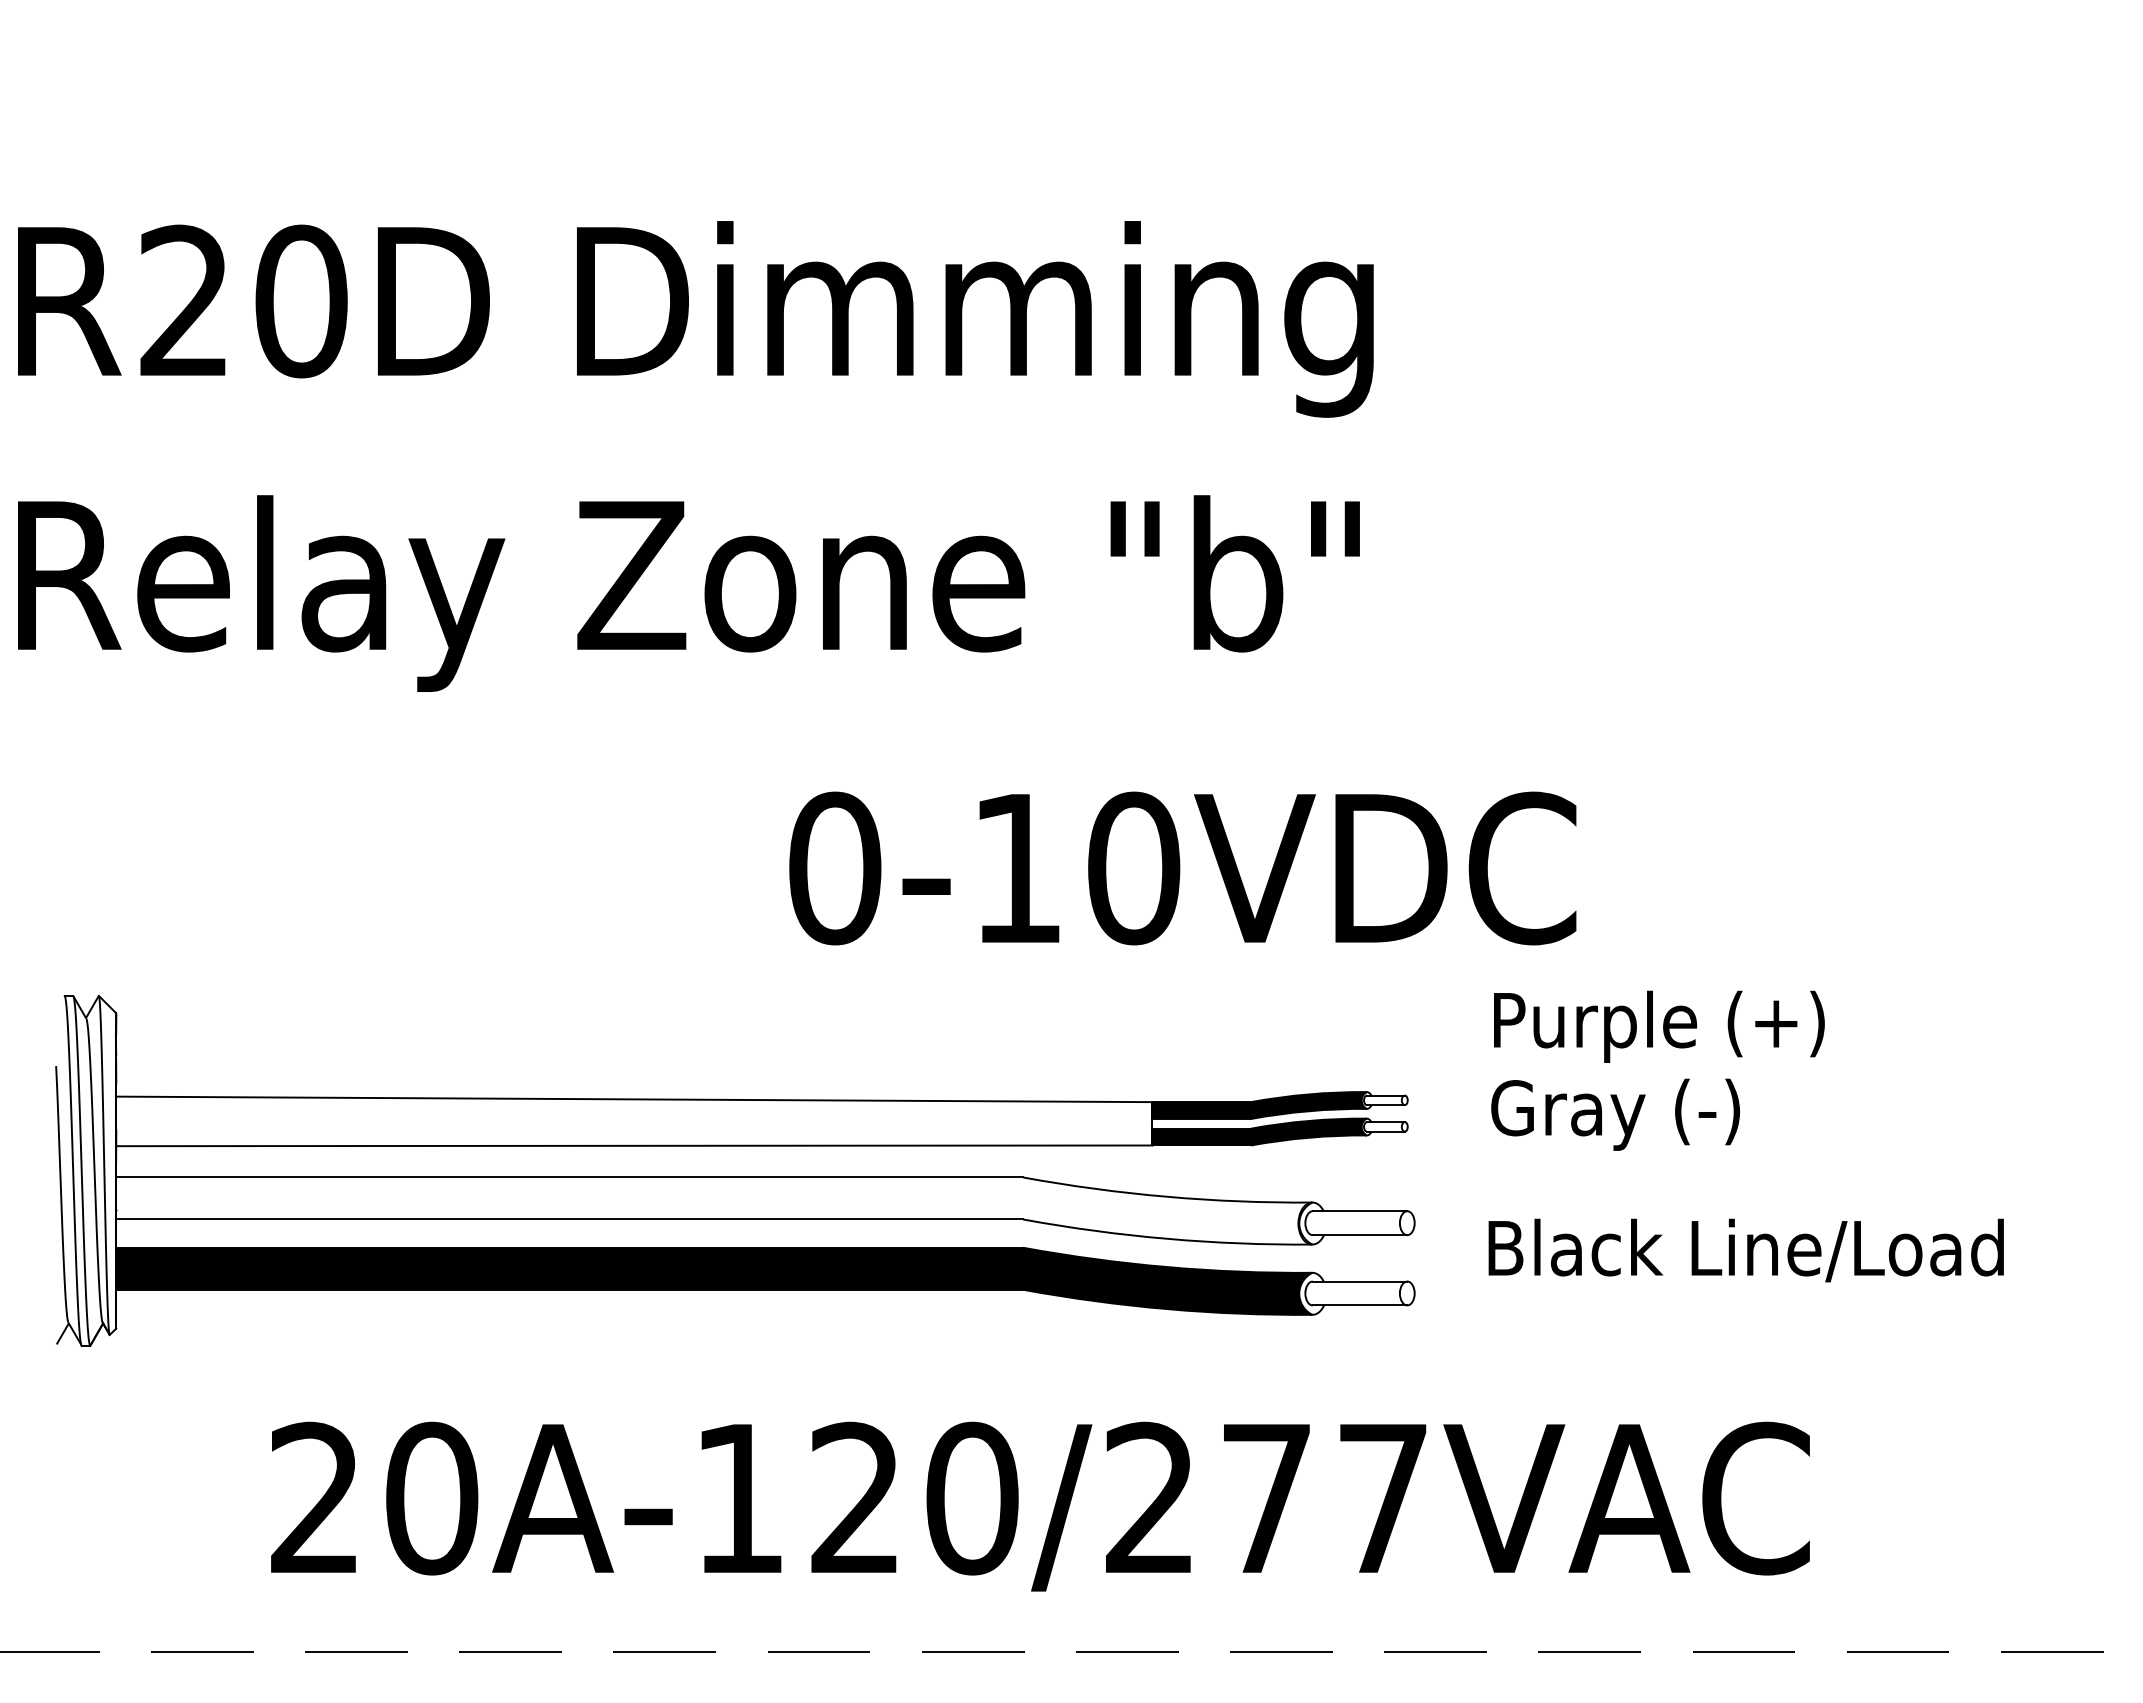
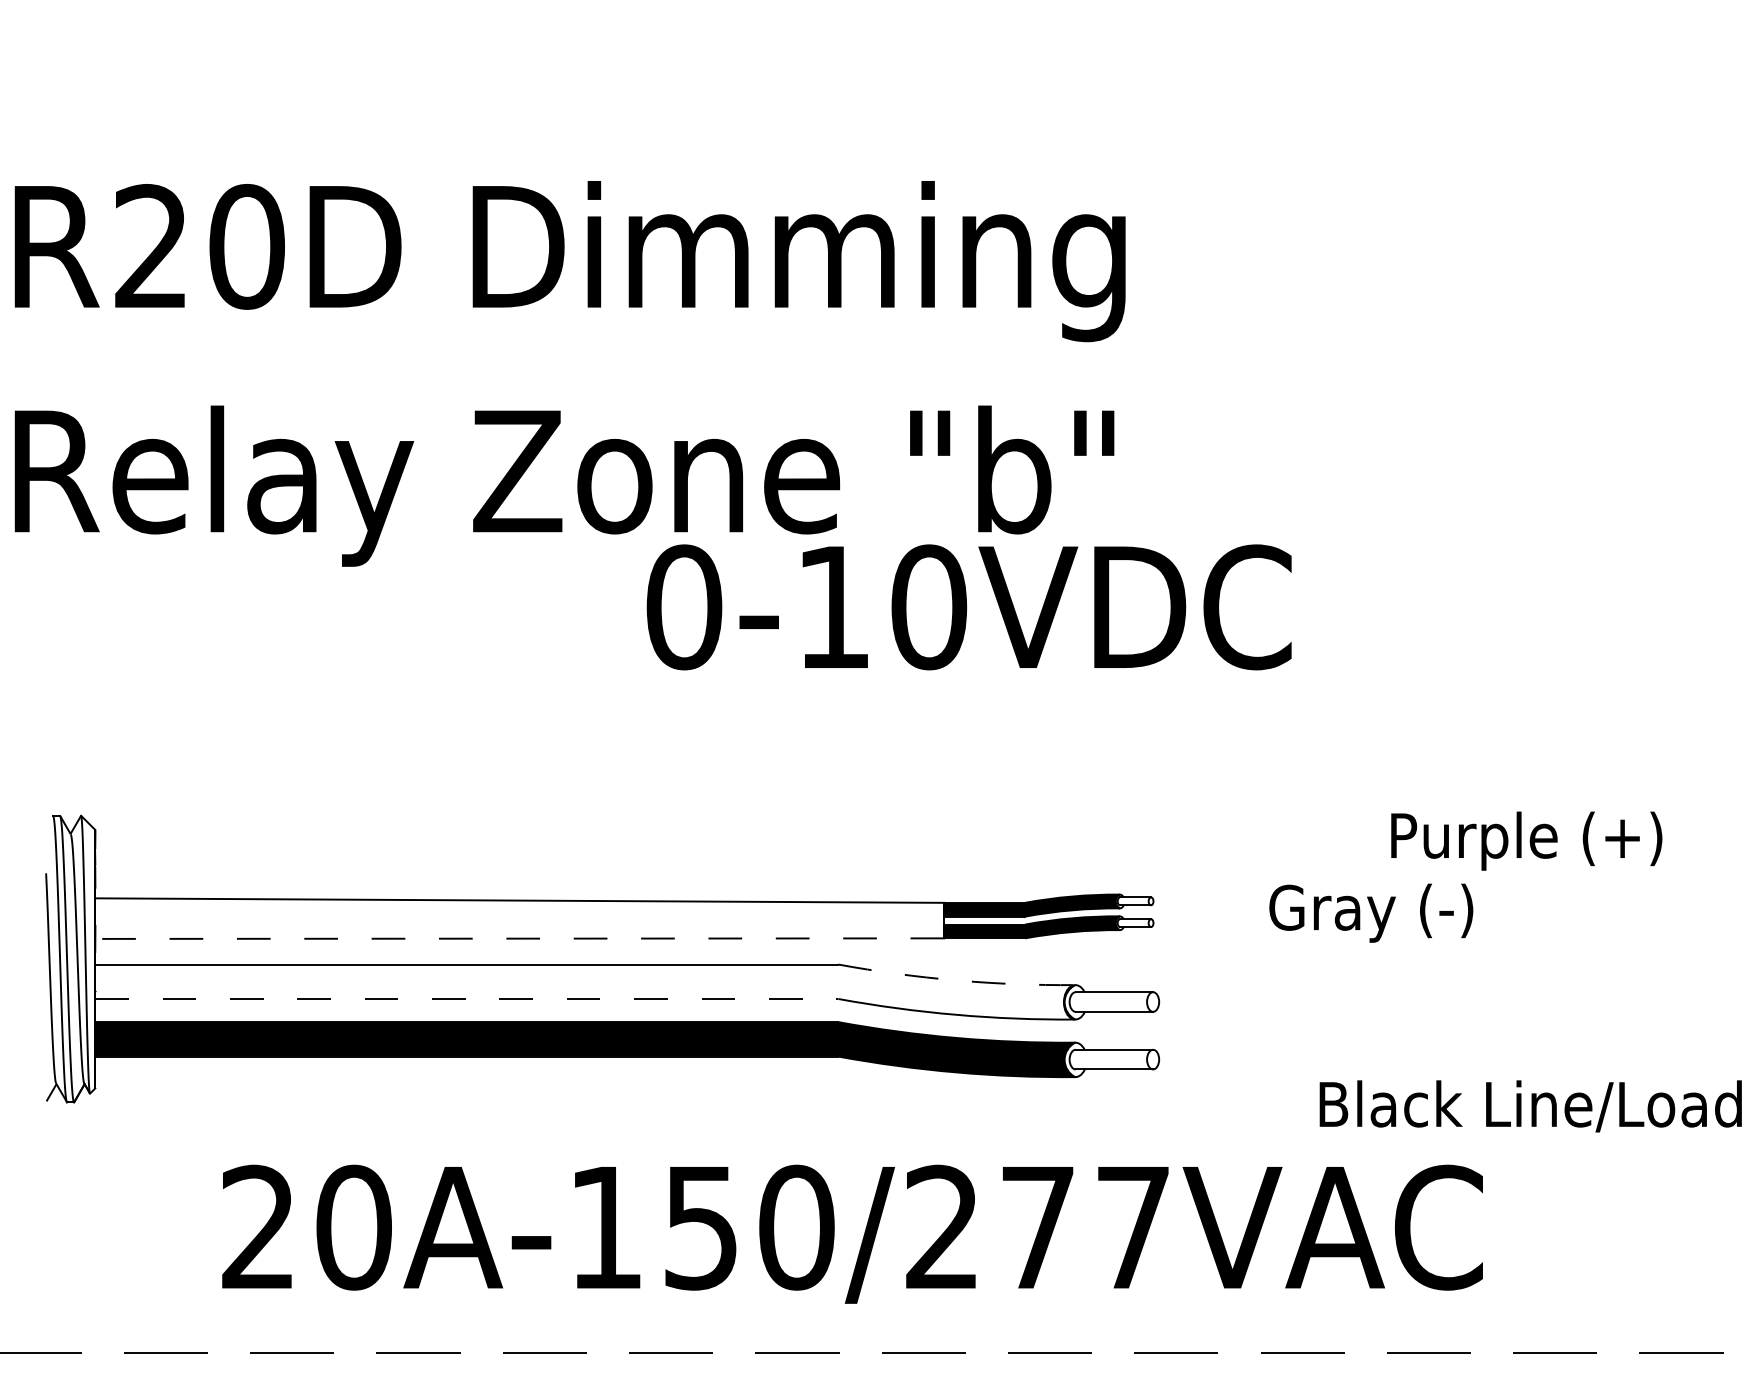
text: (1182, 868) -> (968, 607), moved
text: (1659, 1026) -> (1526, 840), moved
text: (1615, 1114) -> (1371, 912), moved
line: (633, 1145) -> (519, 938), solid -> dashed
arc: (1167, 1196) -> (956, 980), solid -> dashed
line: (570, 1219) -> (467, 999), solid -> dashed
text: (1745, 1250) -> (1530, 1106), moved
text: (854, 1498) -> (700, 1227), 20A-120/277VAC -> 20A-150/277VAC

